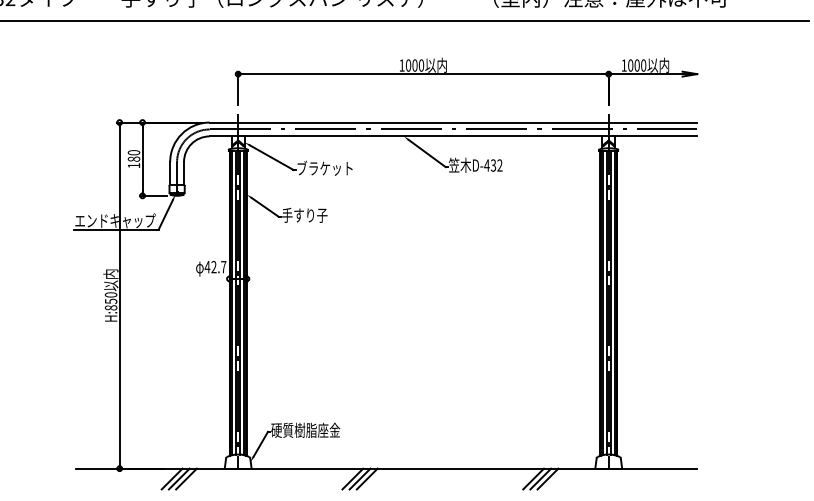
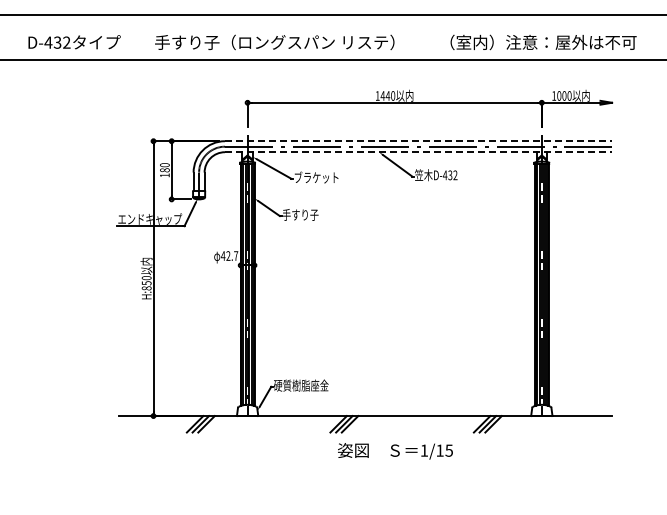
text: (411, 64) -> (385, 95), 1000 -> 1440
line: (453, 122) -> (418, 141), solid -> dashed
line: (453, 136) -> (418, 152), solid -> dashed

